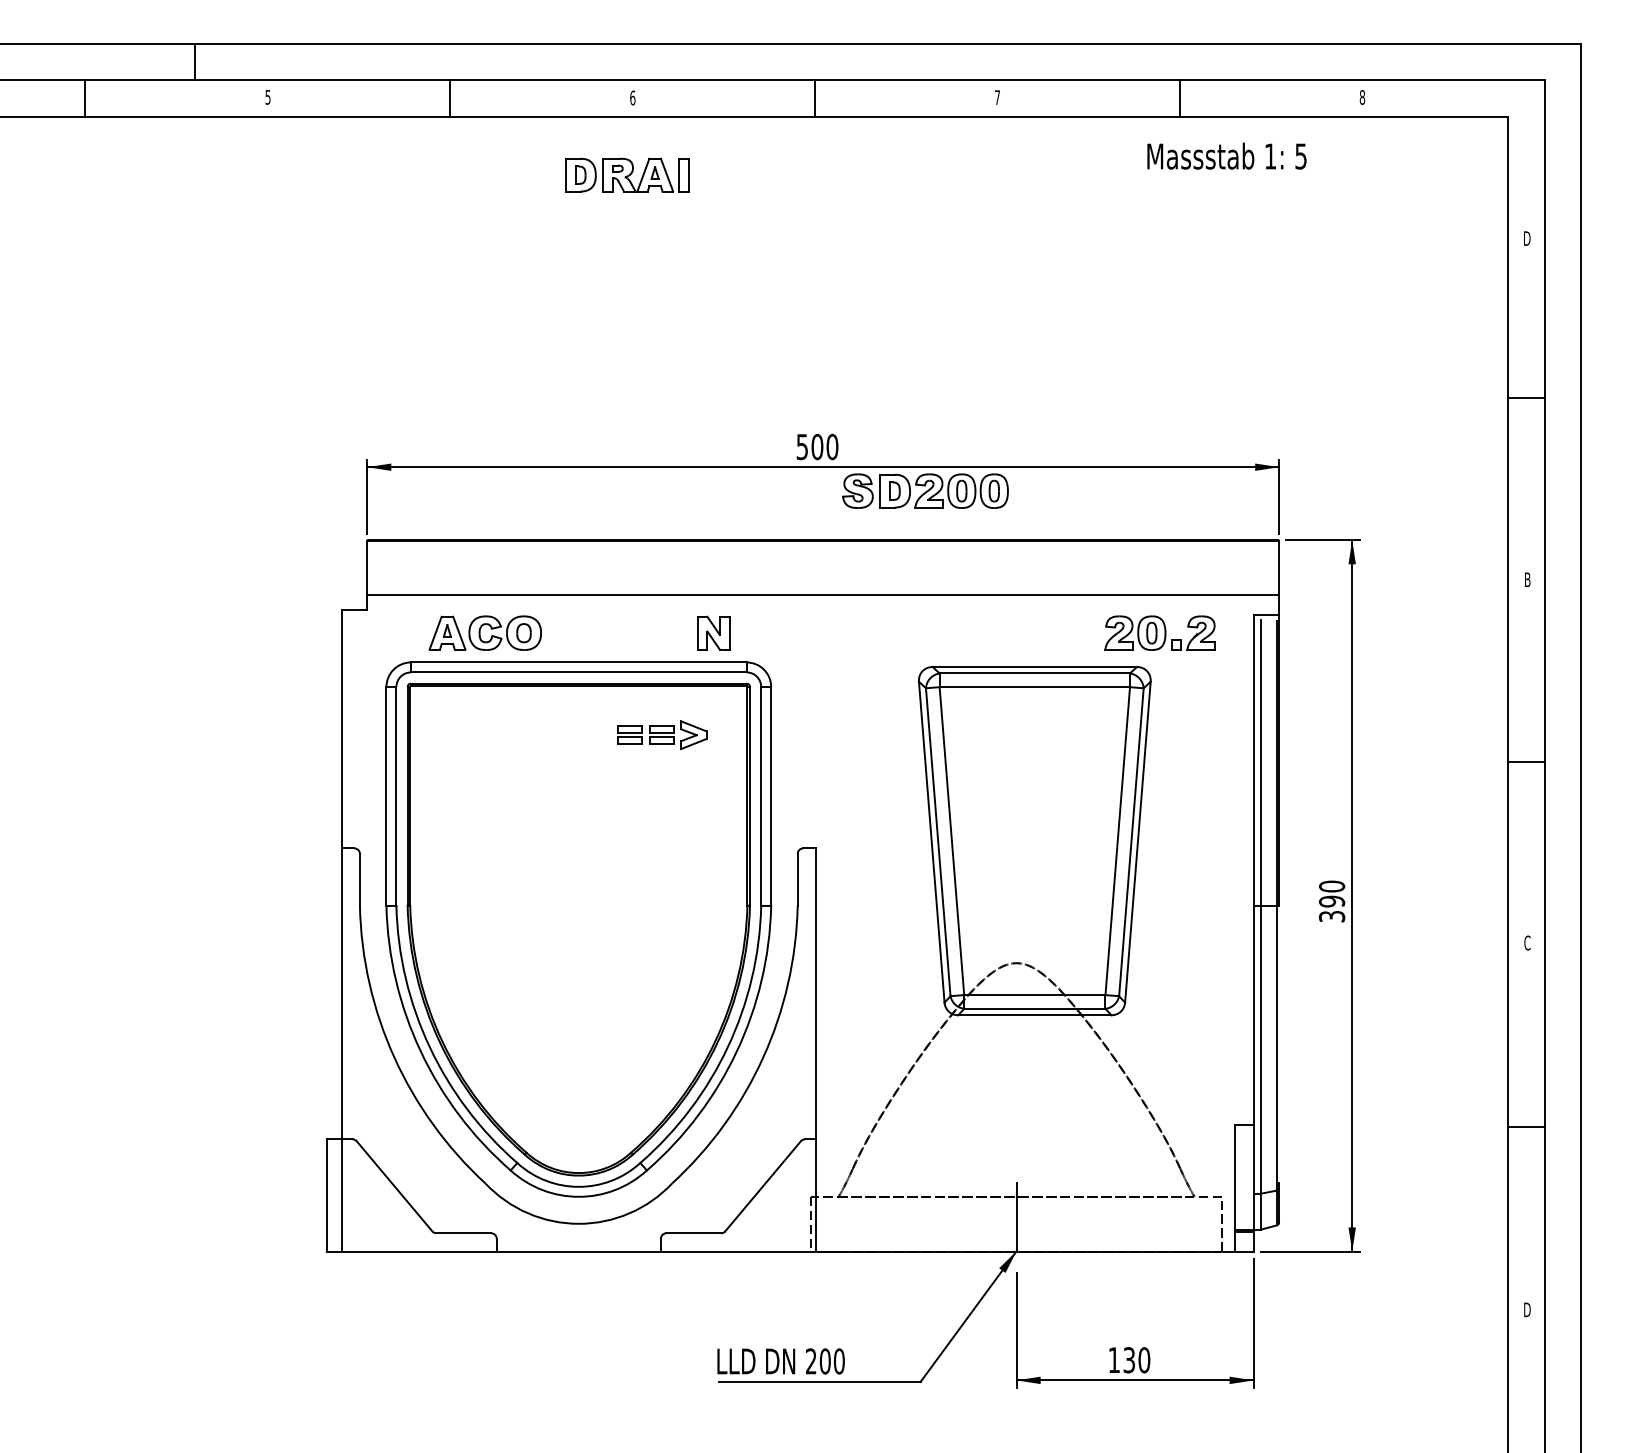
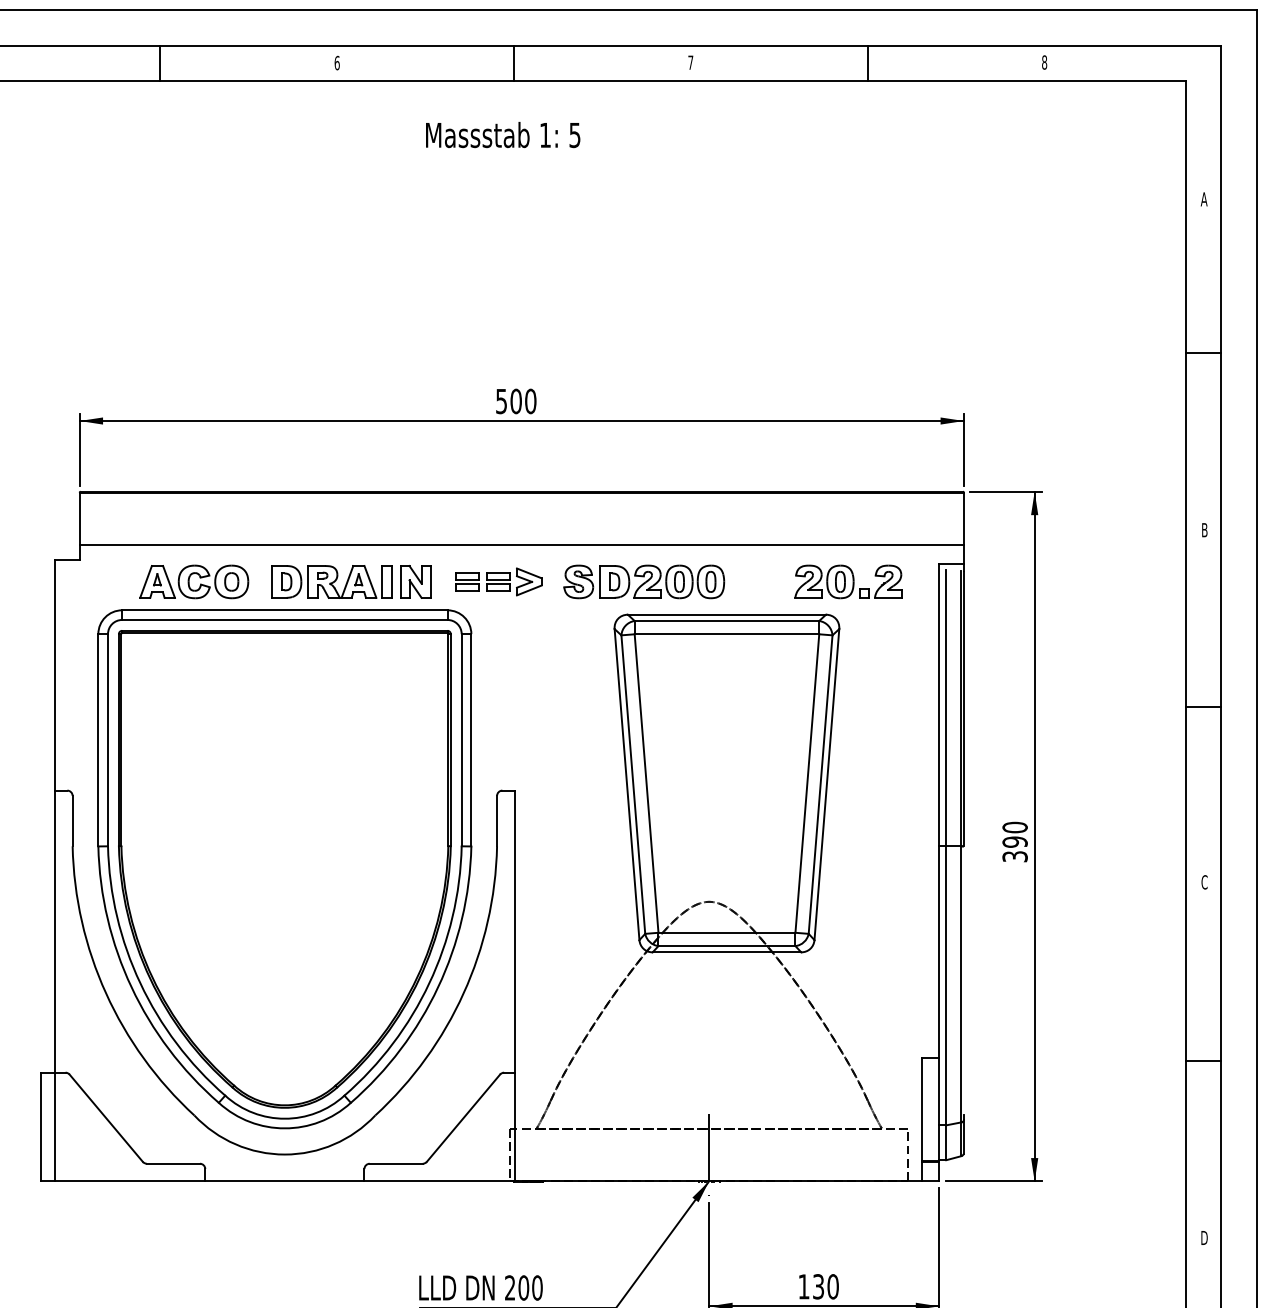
text: (1226, 155) -> (502, 134), moved
part: (627, 174) -> (332, 581), moved
text: (1526, 238) -> (1203, 199), D -> A
part: (925, 490) -> (644, 581), moved
part: (662, 734) -> (498, 581), moved

